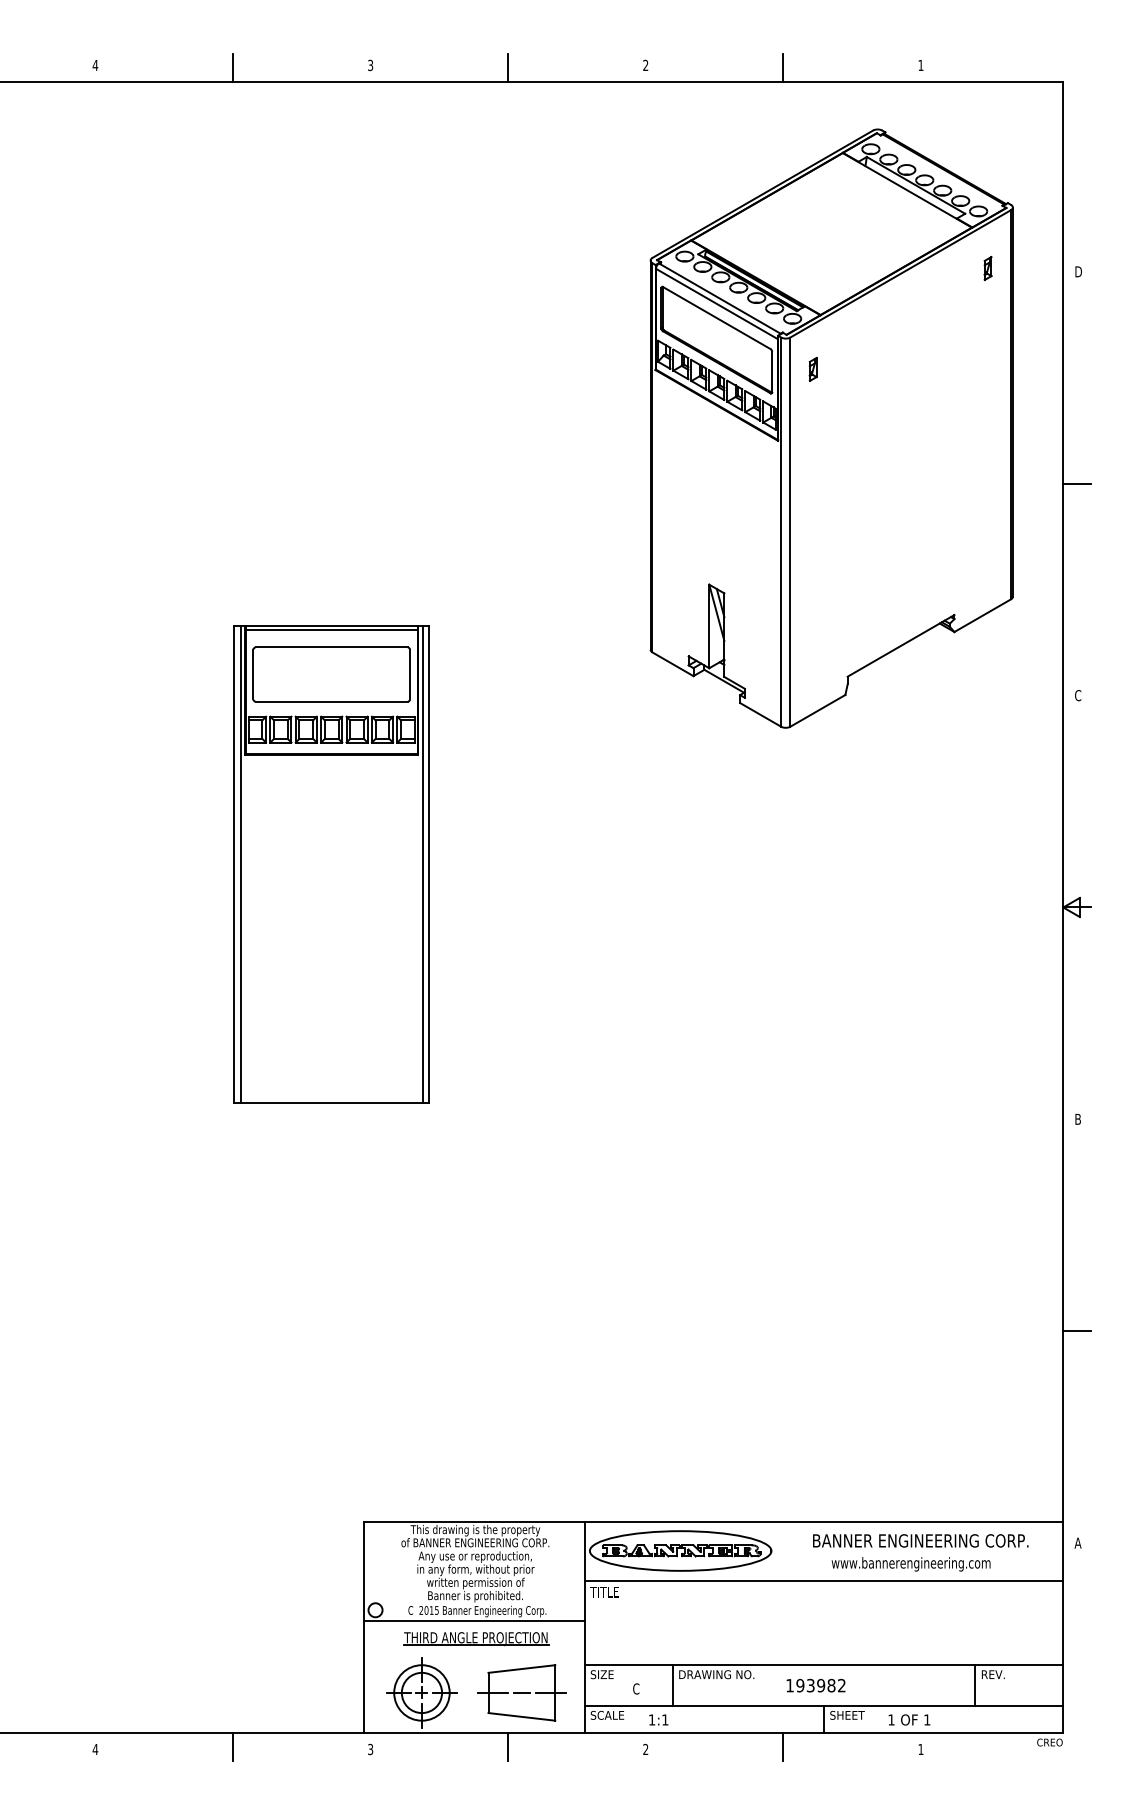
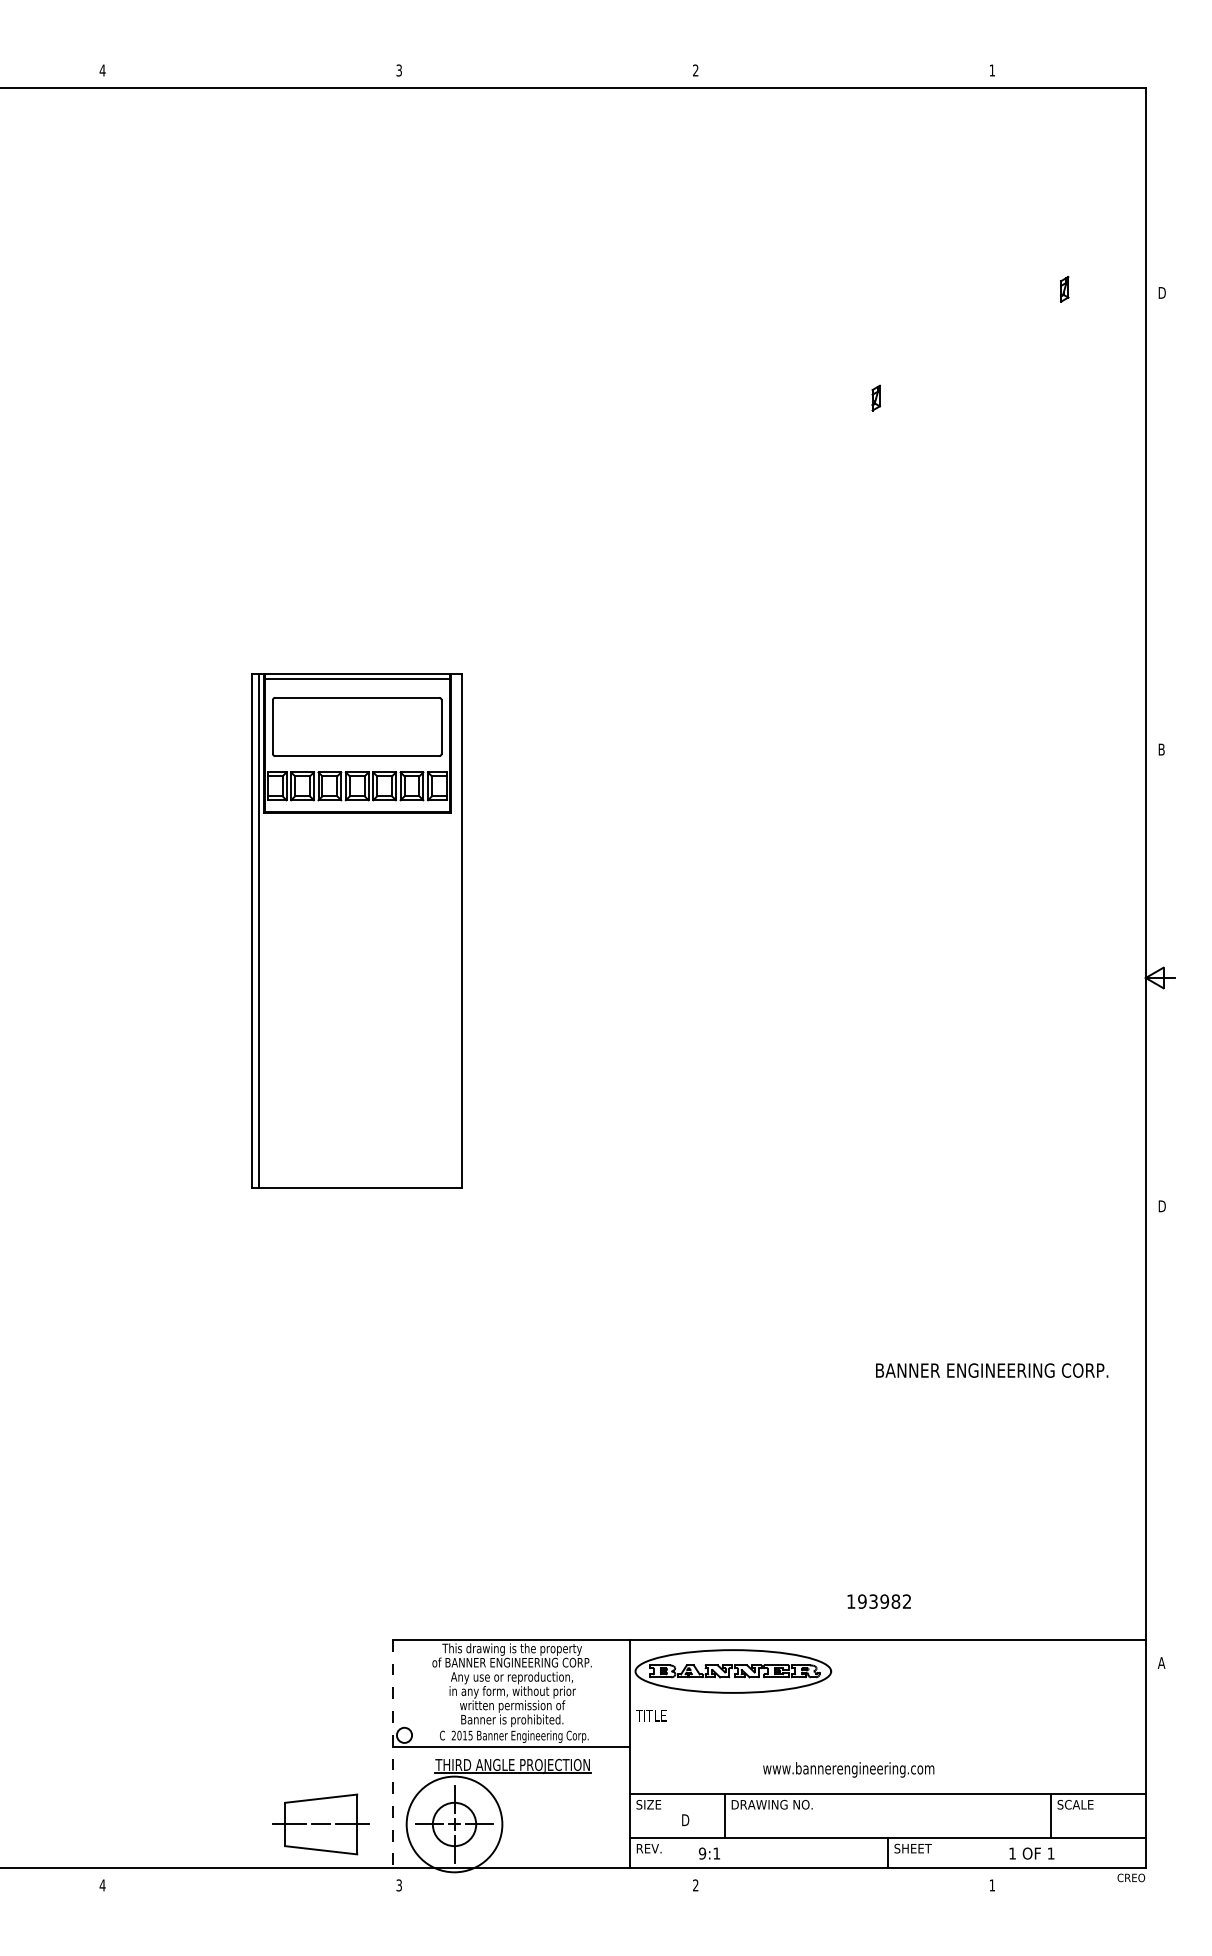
line: (232, 68) -> (250, 73), removed
line: (508, 68) -> (547, 73), removed
line: (783, 68) -> (844, 73), removed
part: (832, 428) -> (896, 461), removed
line: (1077, 483) -> (1160, 521), removed
text: (1077, 695) -> (1161, 749), C -> B
line: (422, 864) -> (455, 931), removed
text: (1078, 1119) -> (1162, 1206), B -> D
line: (1077, 1331) -> (1160, 1434), removed
text: (921, 1540) -> (992, 1370), moved
text: (910, 1563) -> (848, 1769), moved
line: (823, 1580) -> (887, 1703), removed
line: (364, 1627) -> (392, 1753), solid -> dashed
text: (998, 1674) -> (1075, 1804), REV. -> SCALE
text: (815, 1685) -> (878, 1601), moved
text: (636, 1689) -> (685, 1820), C -> D
circle: (421, 1692) -> (454, 1824), size x1.6
part: (521, 1692) -> (320, 1824), moved
text: (607, 1715) -> (654, 1848), SCALE -> REV.
text: (652, 1719) -> (702, 1853), 1:1 -> 9:1
text: (909, 1719) -> (1031, 1853), moved
line: (232, 1746) -> (250, 1882), removed
line: (508, 1746) -> (547, 1882), removed
line: (783, 1746) -> (844, 1882), removed

